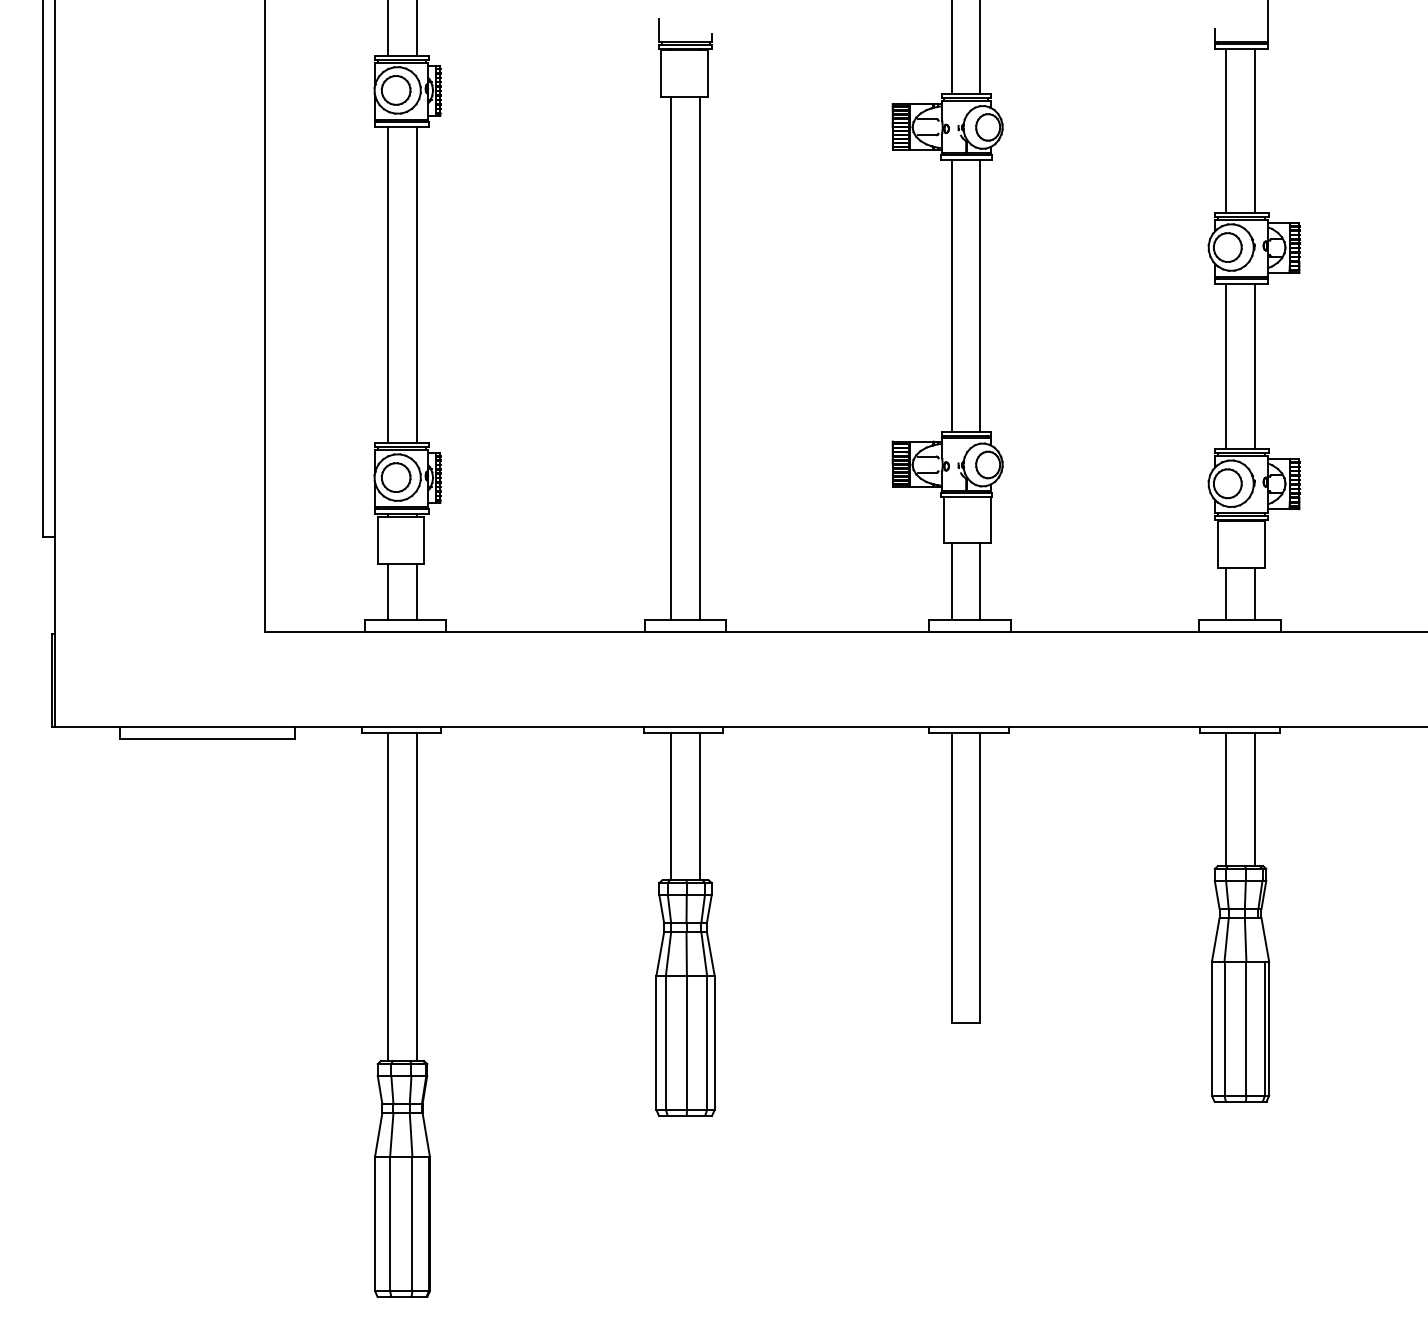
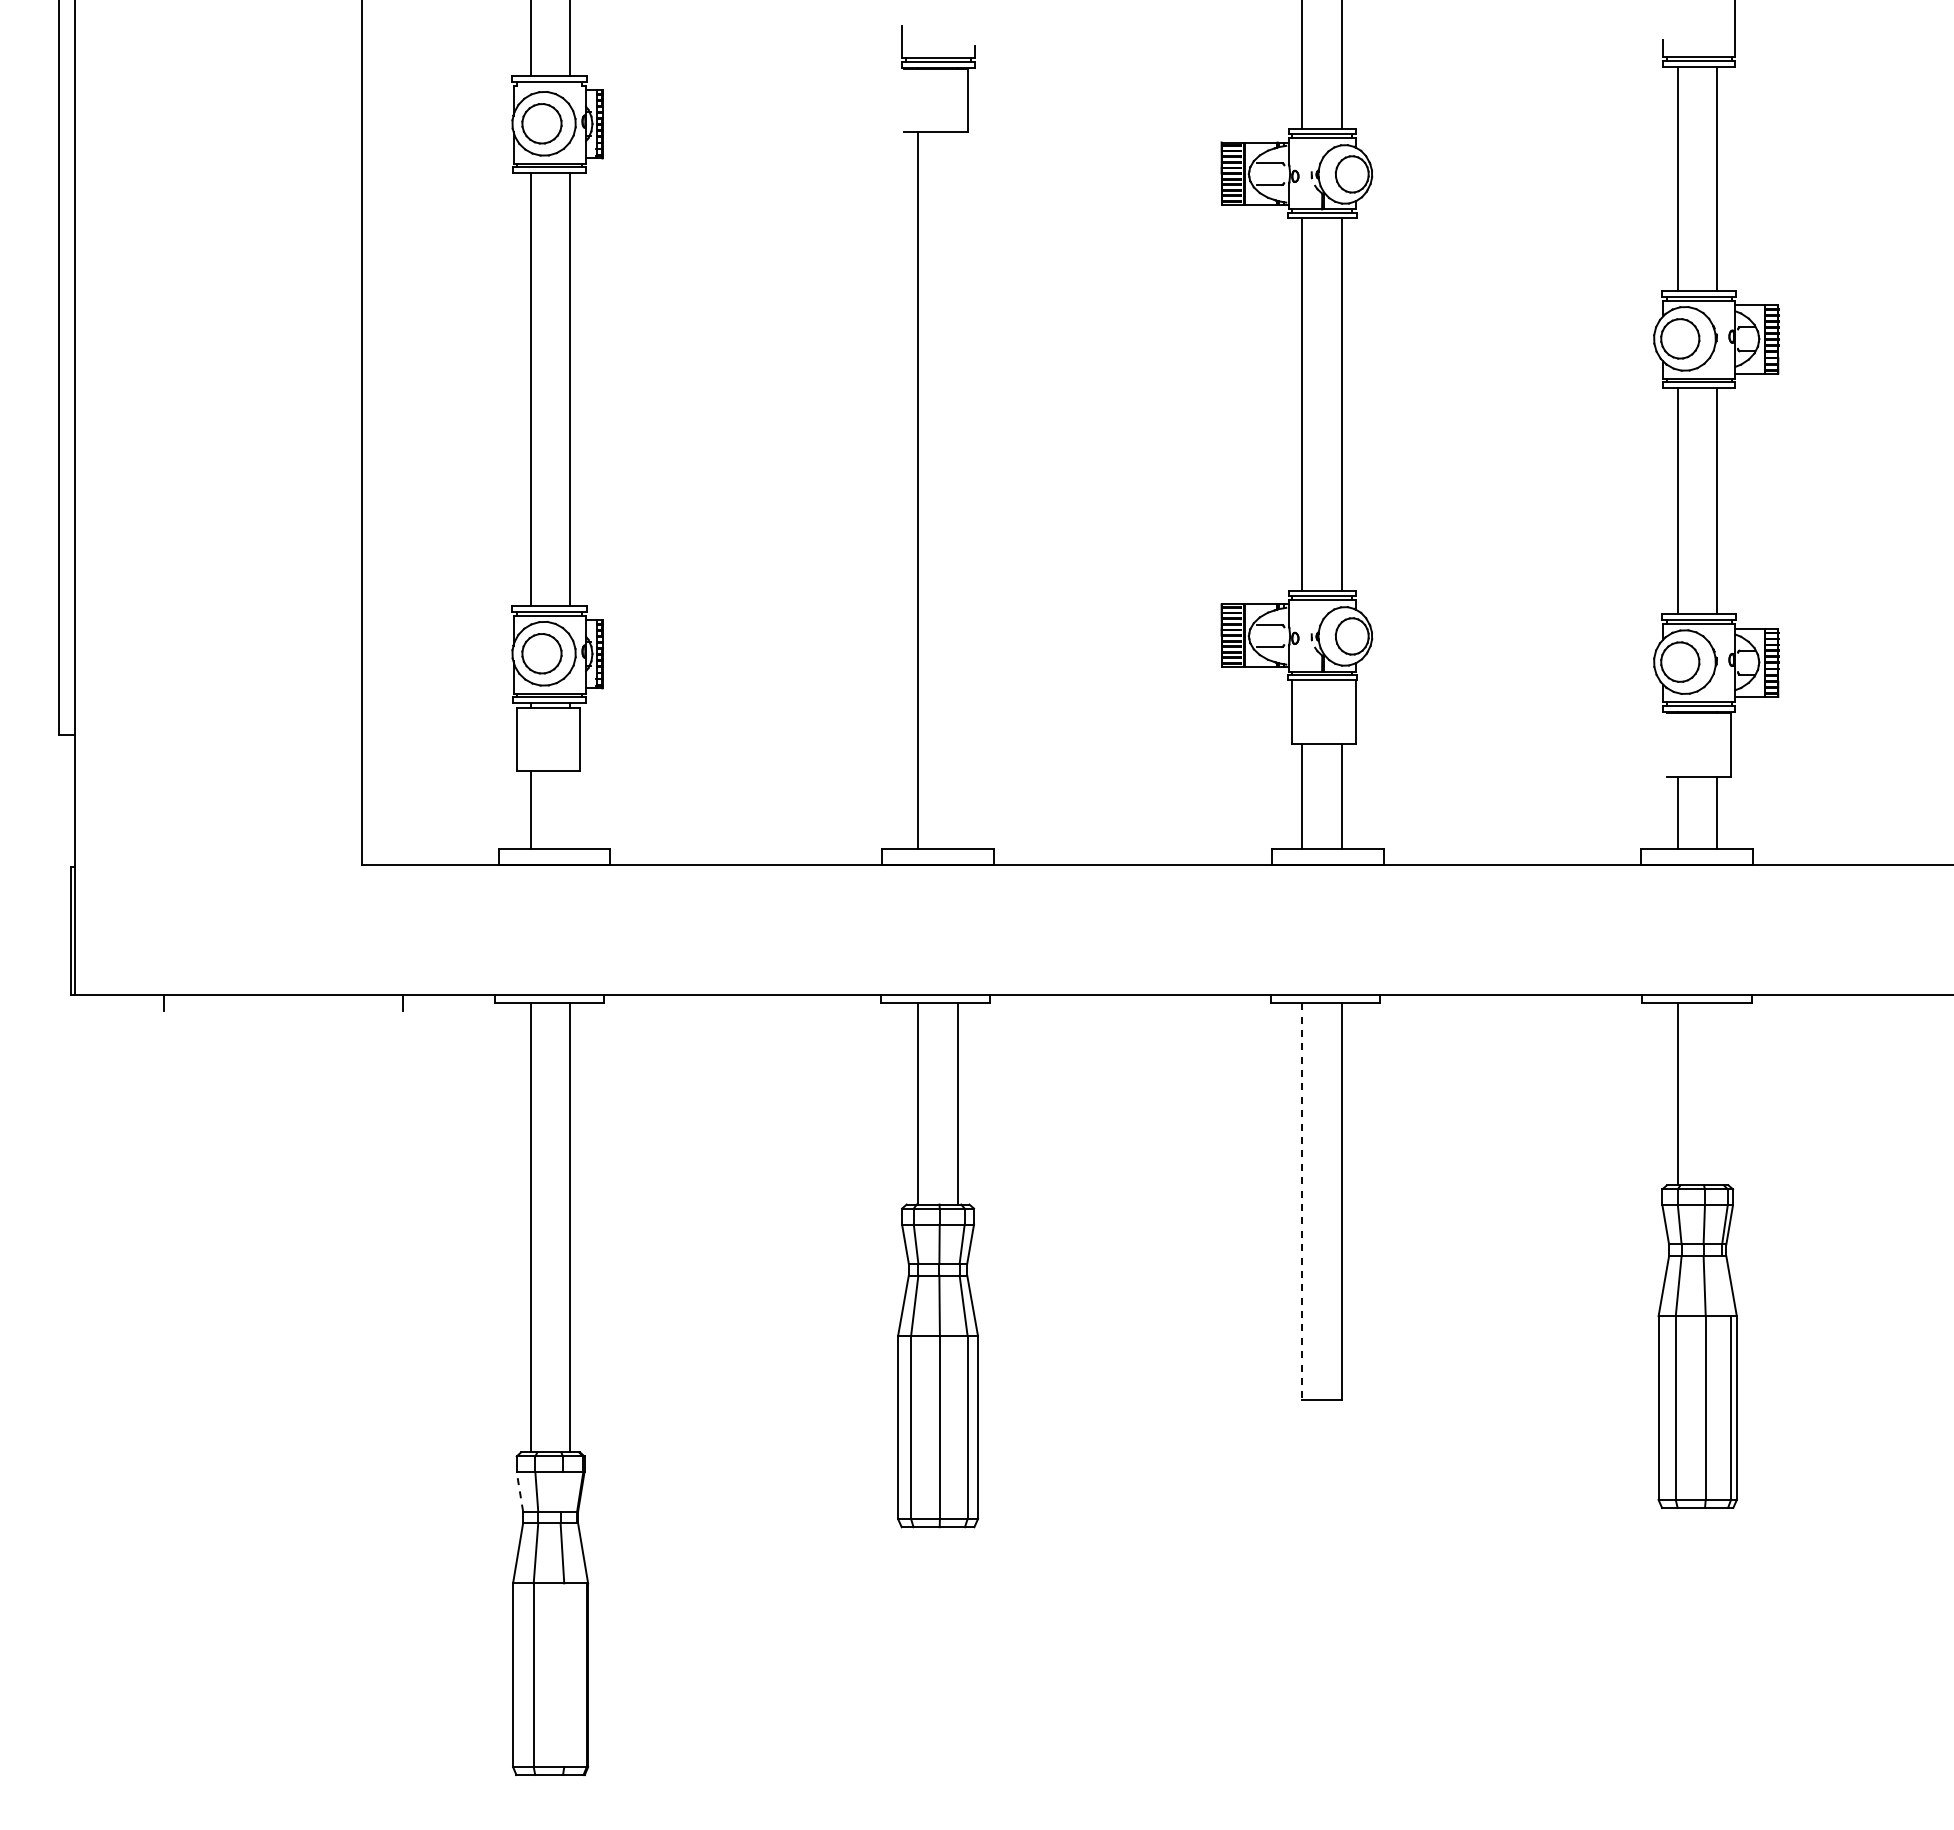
line: (401, 62) -> (549, 85), removed
line: (661, 73) -> (904, 100), removed
line: (699, 358) -> (957, 490), removed
line: (1218, 543) -> (1667, 744), removed
line: (417, 591) -> (570, 809), removed
line: (207, 739) -> (283, 1011), removed
line: (1255, 799) -> (1717, 1094), removed
line: (951, 878) -> (1302, 1202), solid -> dashed
line: (379, 1089) -> (519, 1491), solid -> dashed
line: (410, 1089) -> (561, 1491), removed
line: (412, 1224) -> (564, 1675), removed

